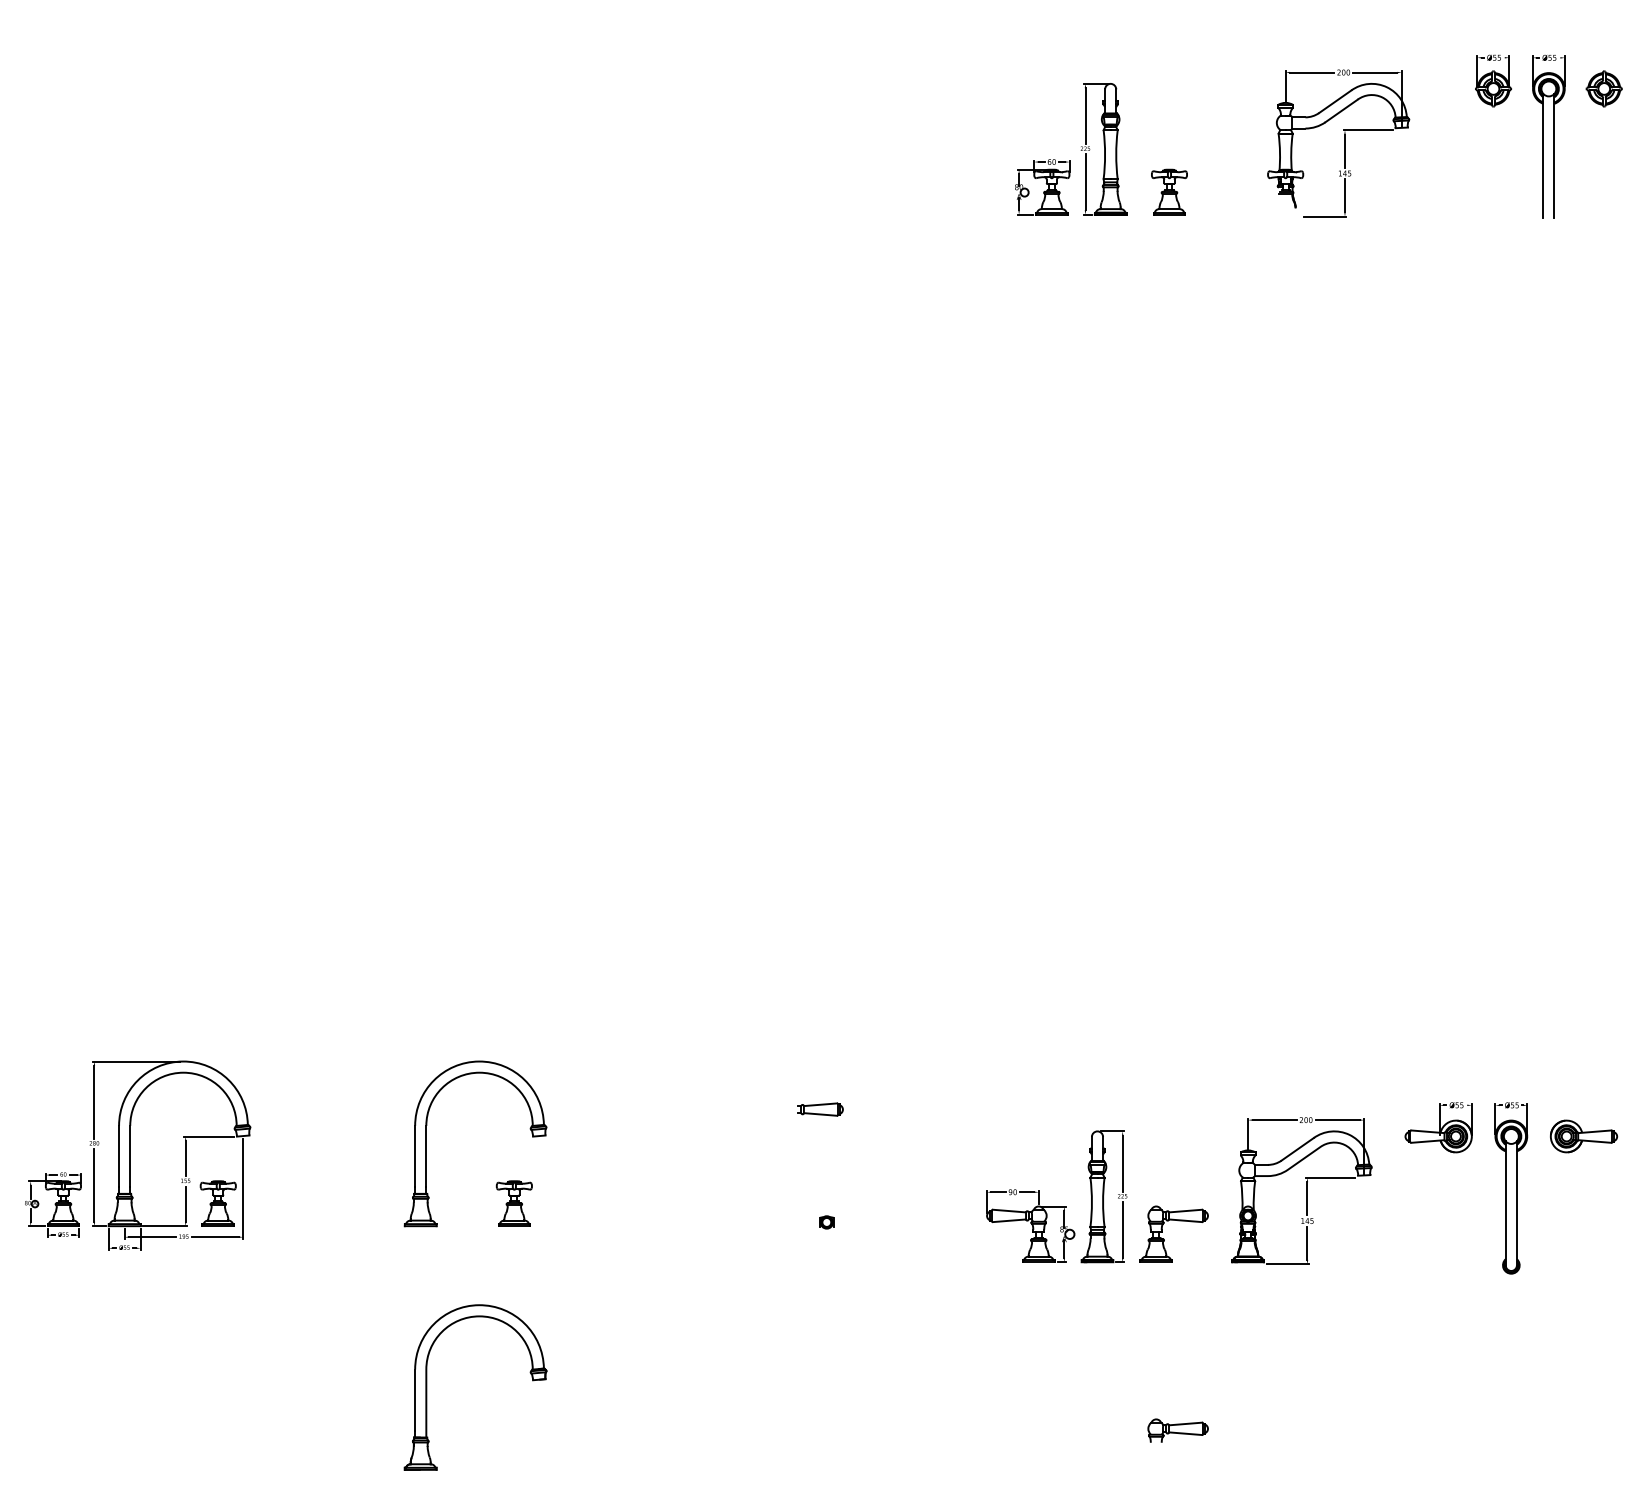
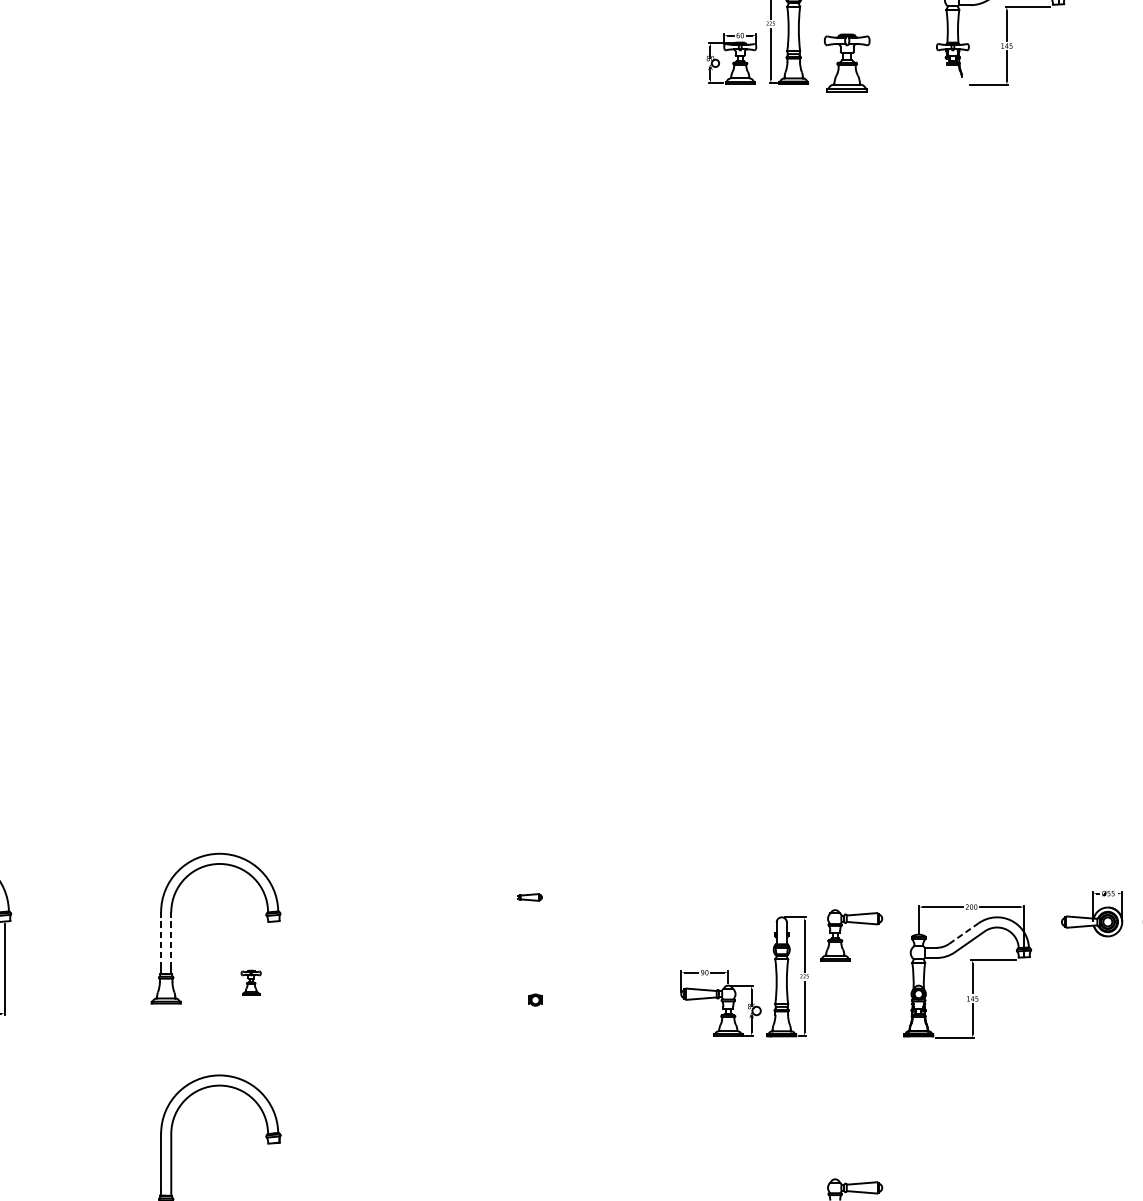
part: (1169, 191) -> (847, 62), size x1.4
part: (820, 1109) -> (529, 897), size x0.6
line: (1297, 1149) -> (963, 933), solid -> dashed
line: (415, 1156) -> (161, 940), solid -> dashed
line: (426, 1156) -> (171, 940), solid -> dashed
part: (513, 1203) -> (250, 982), size x0.6
part: (1164, 1238) -> (842, 939), moved

